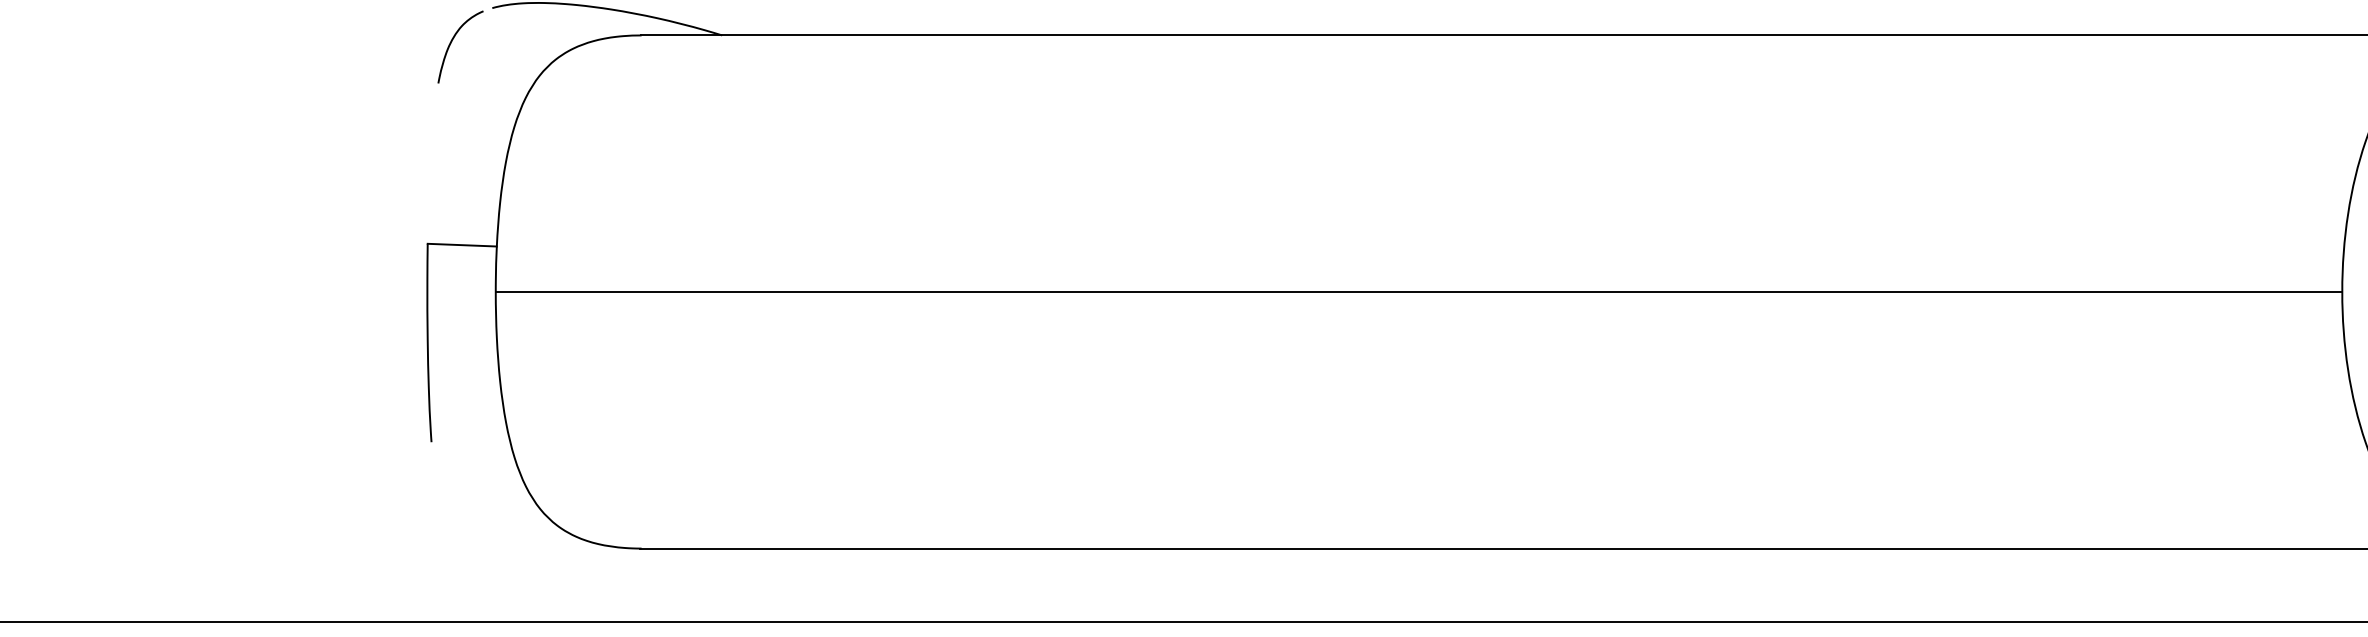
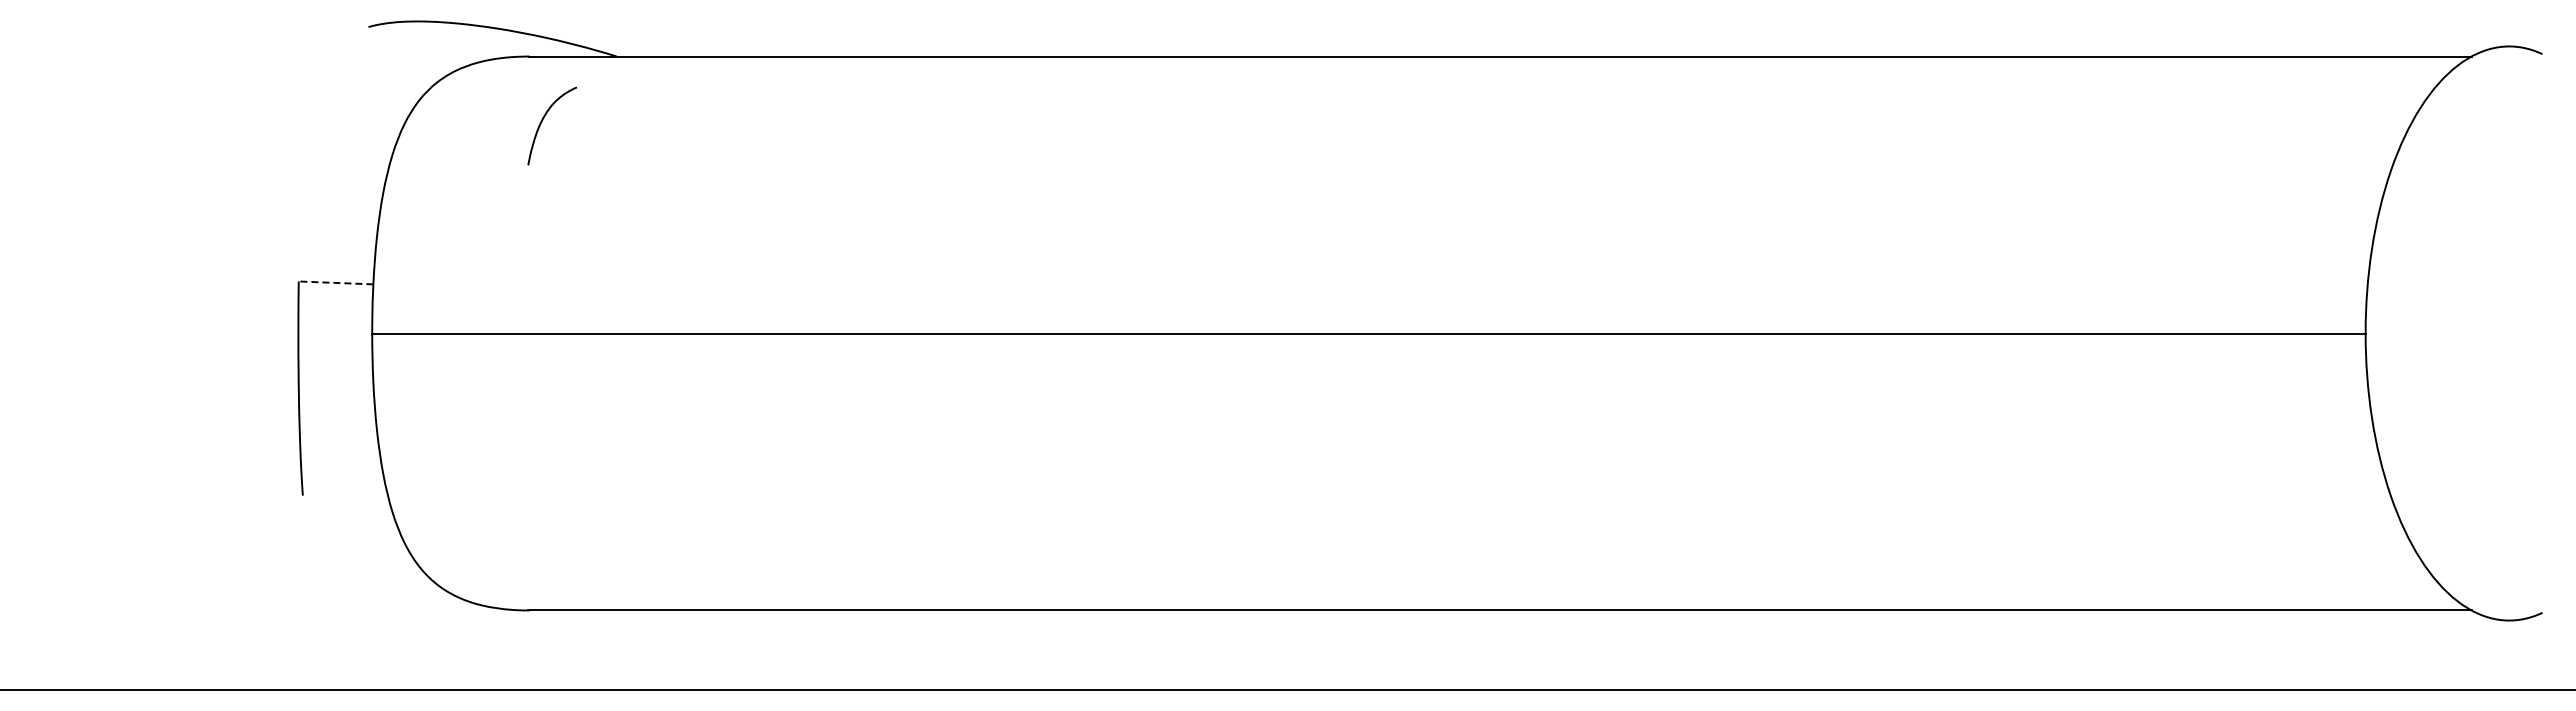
curve: (452, 41) -> (543, 120), moved
line: (461, 244) -> (335, 282), solid -> dashed

